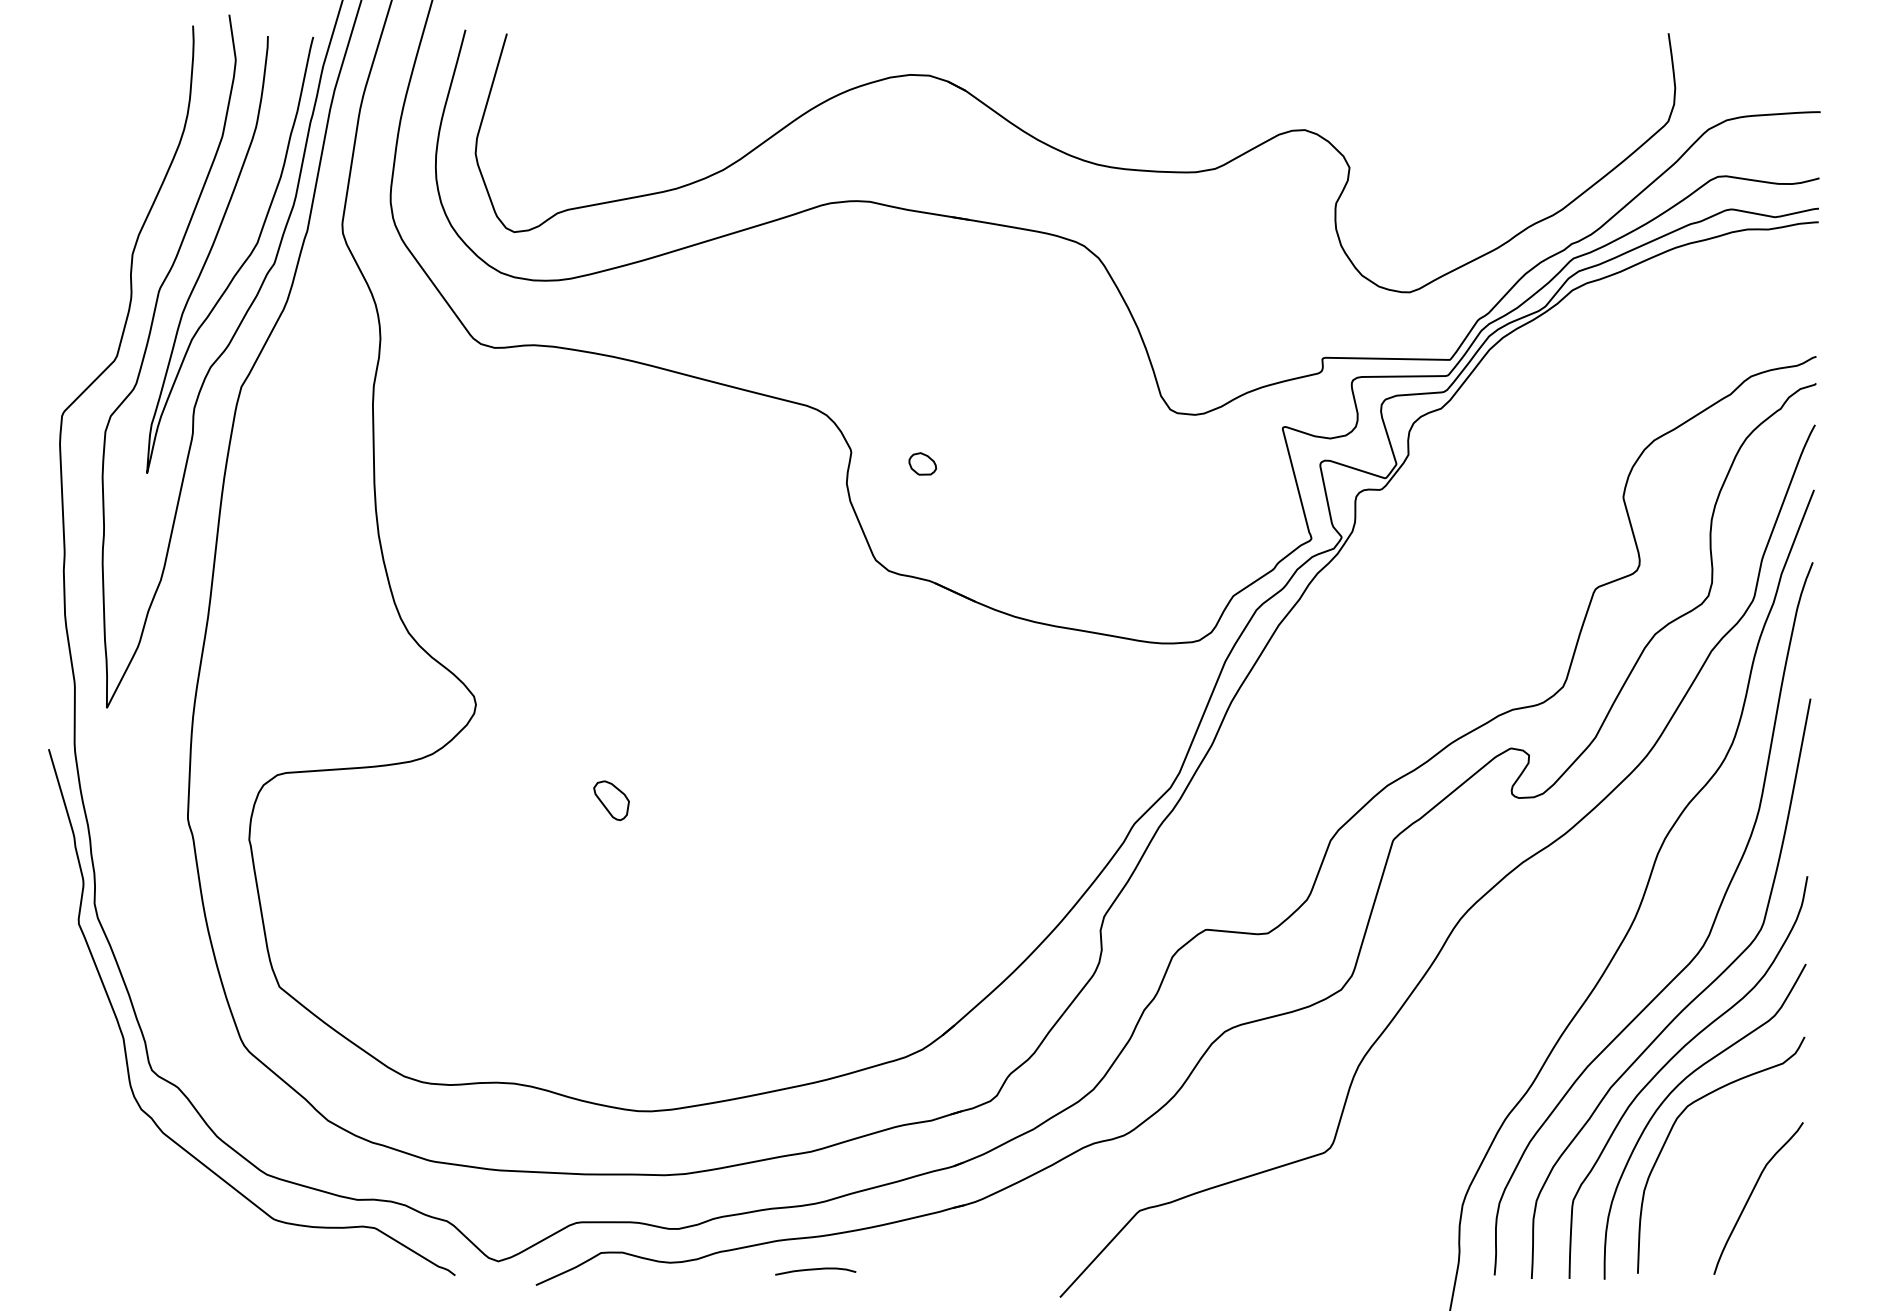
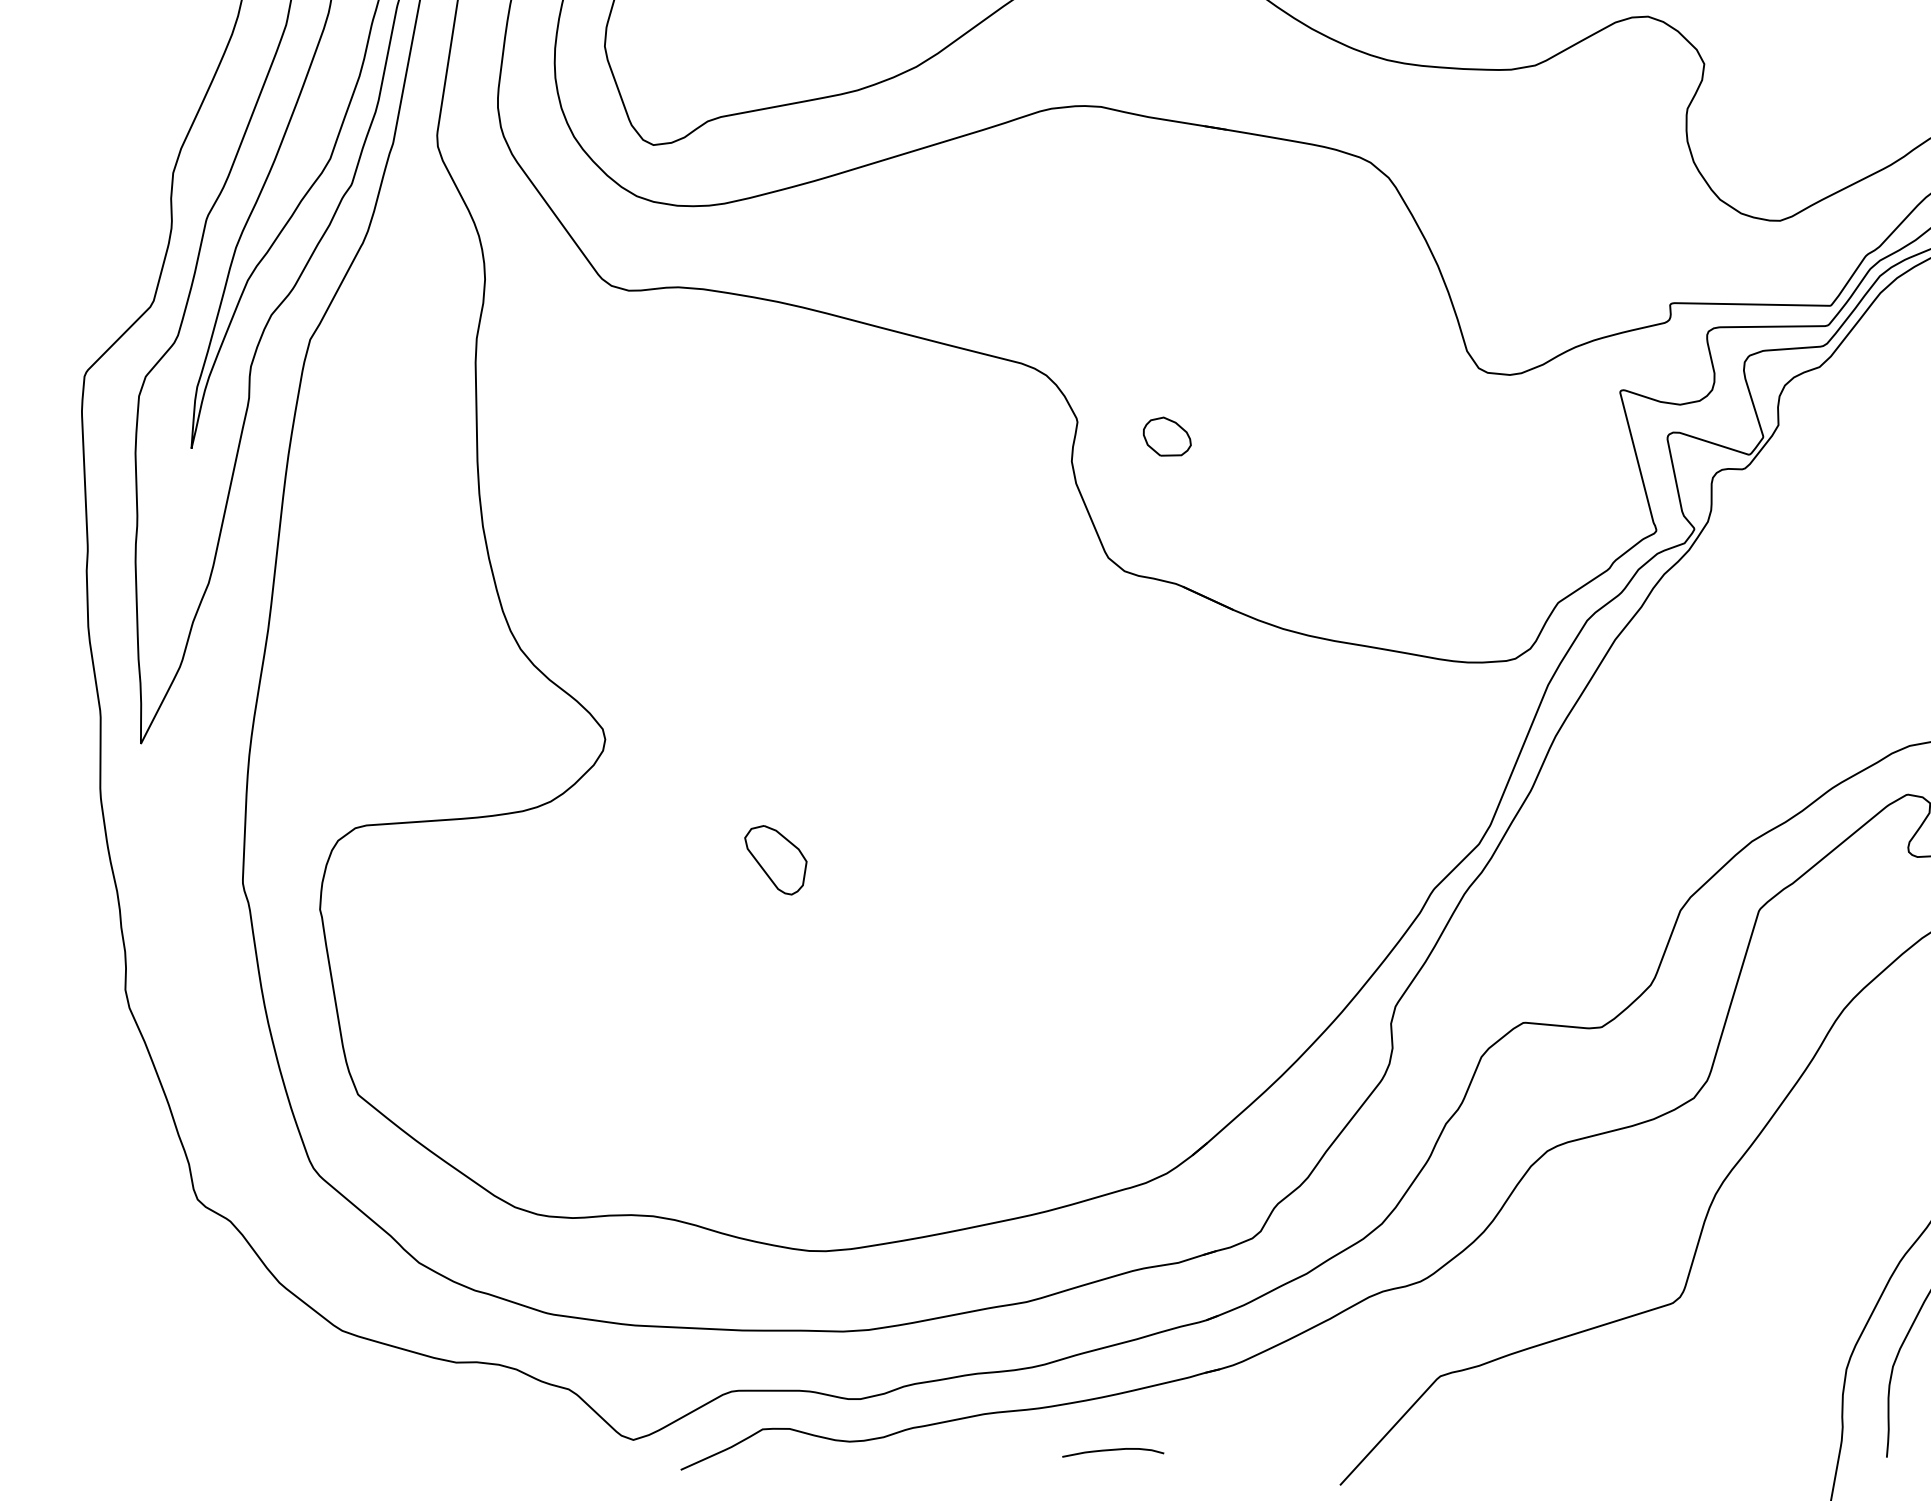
part: (922, 463) -> (1167, 436), size x1.4
part: (611, 800) -> (775, 860), size x1.4
curve: (124, 1037) -> (163, 1158), removed
curve: (815, 1270) -> (1112, 1451), moved

